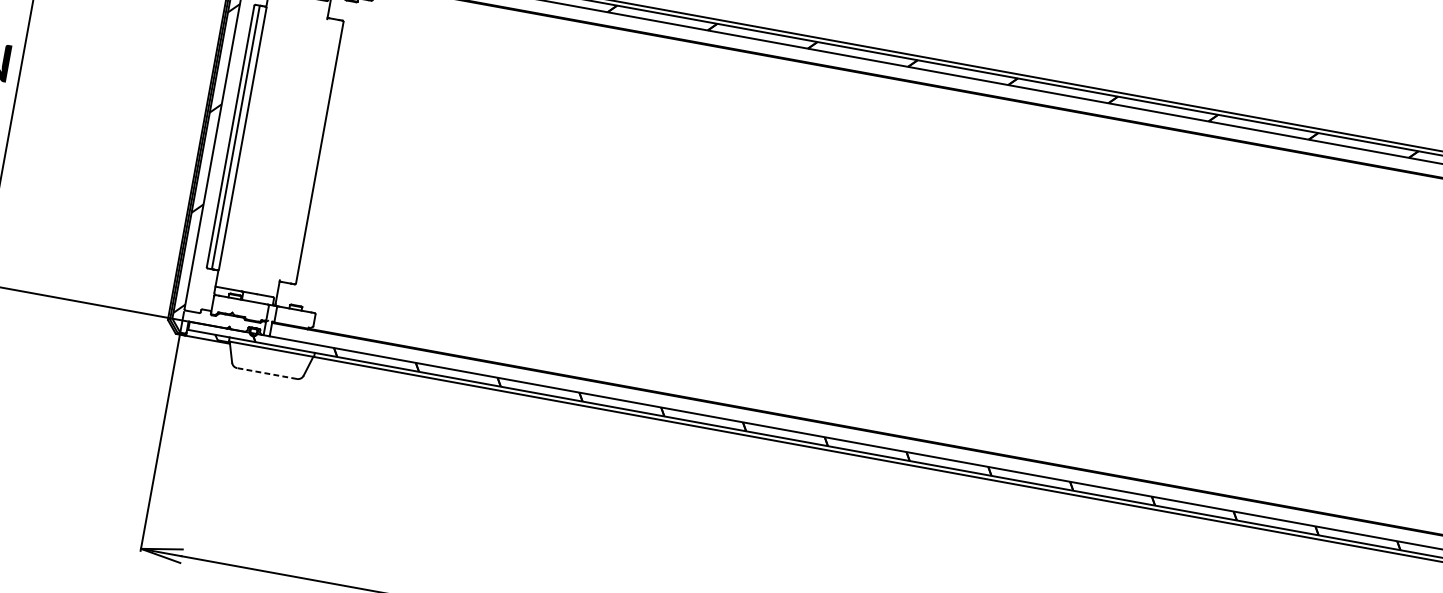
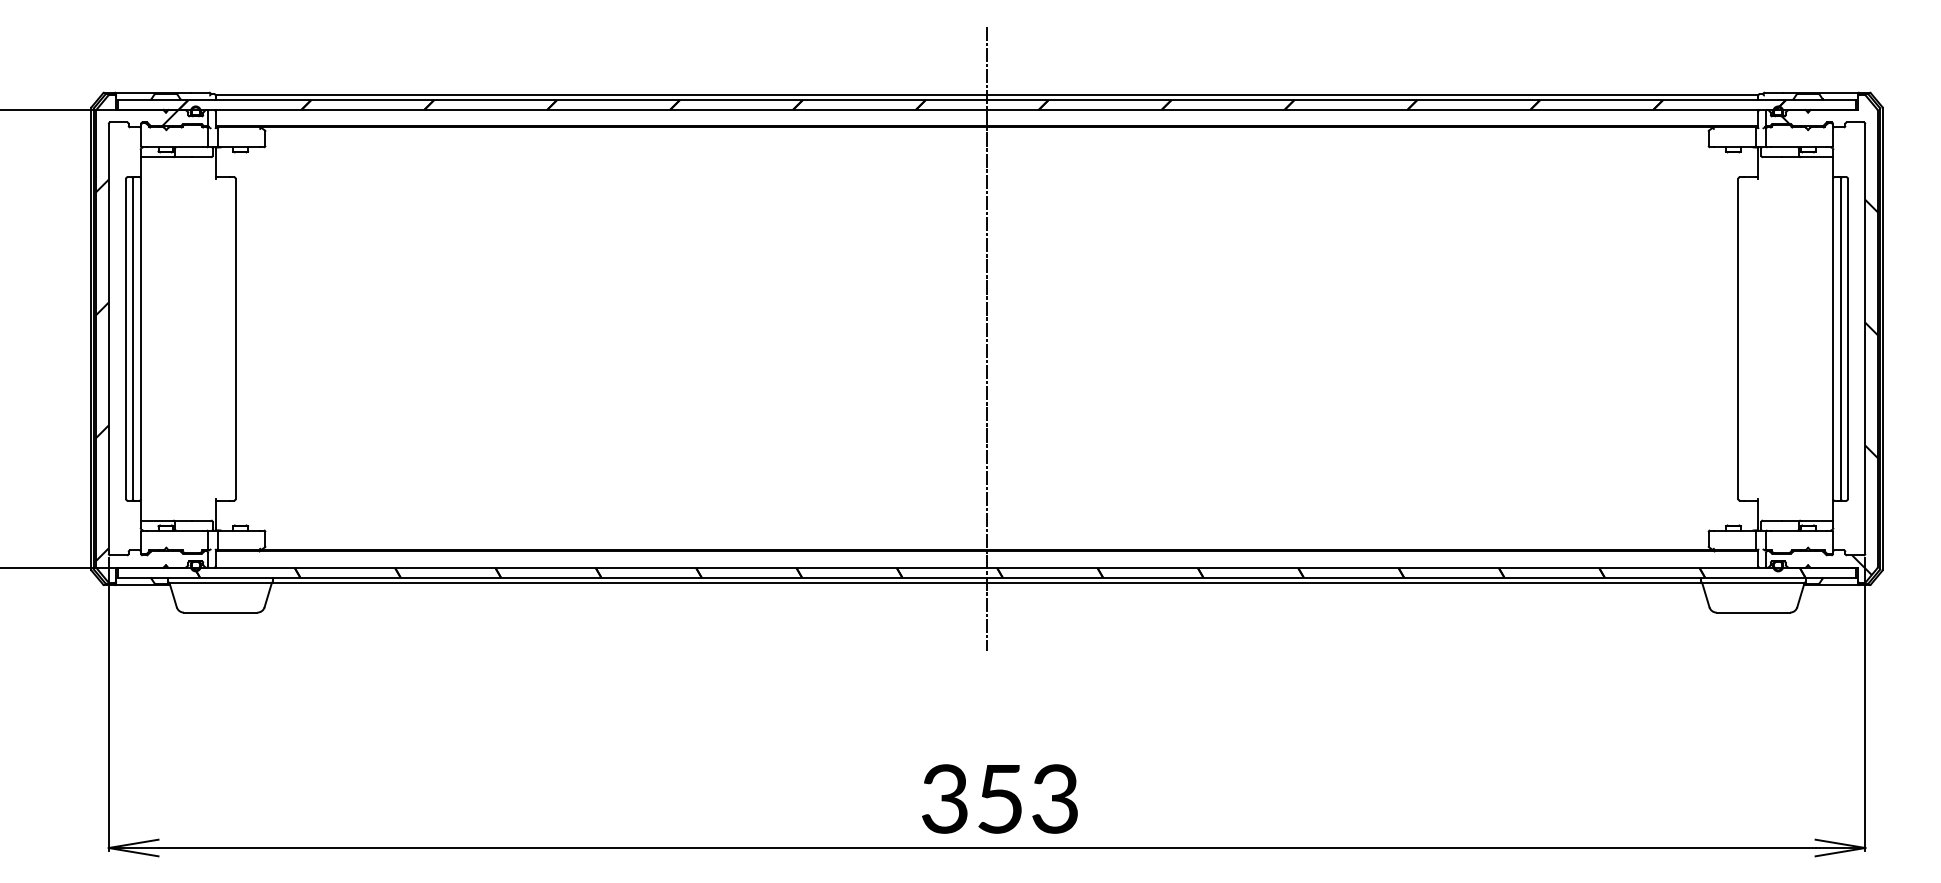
line: (932, 263) -> (987, 338), added
line: (266, 373) -> (220, 612), dashed -> solid

